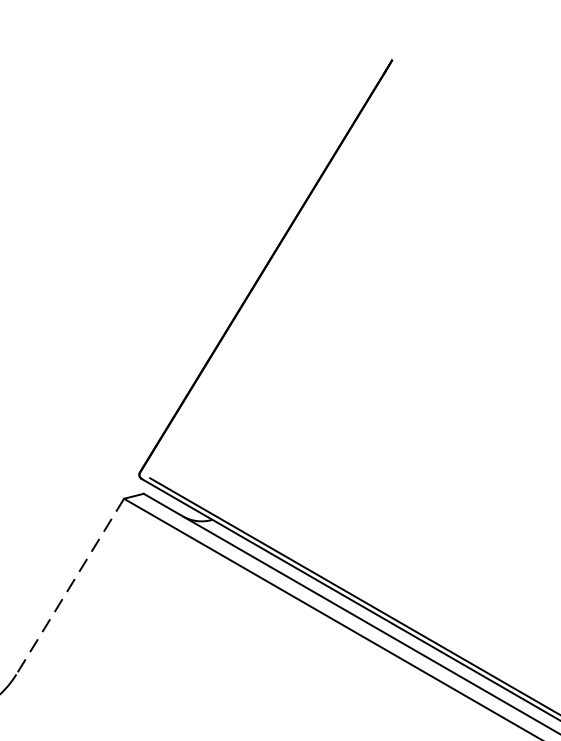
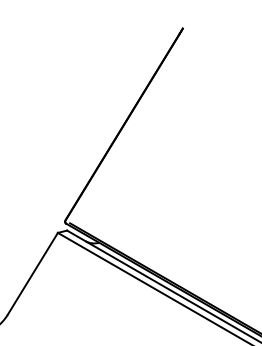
line: (69, 587) -> (32, 274), dashed -> solid

